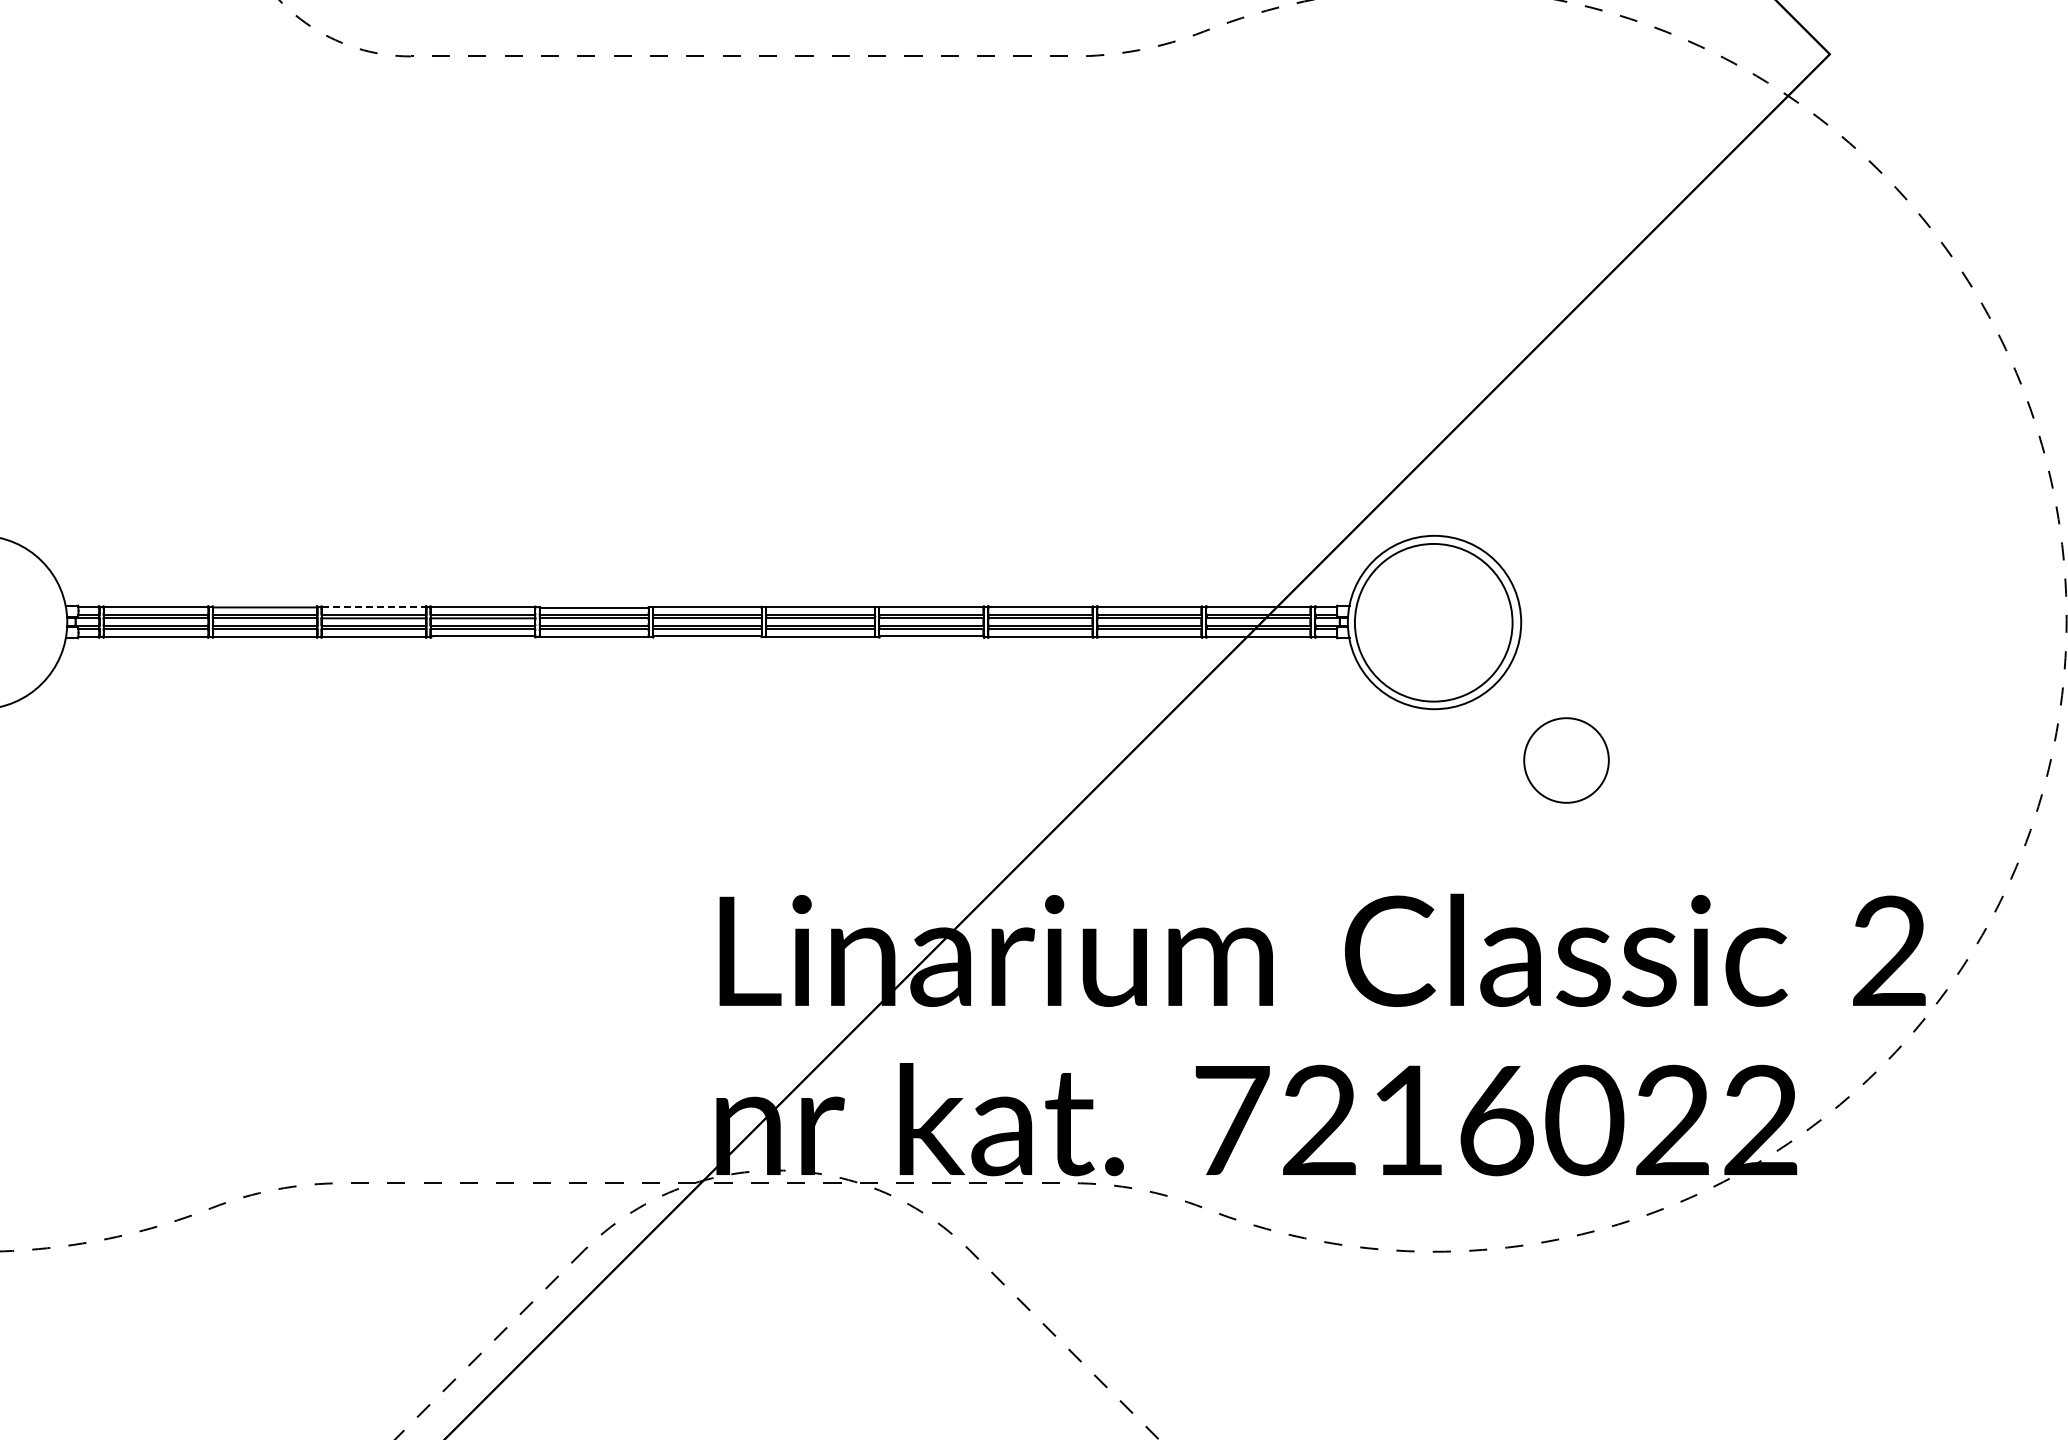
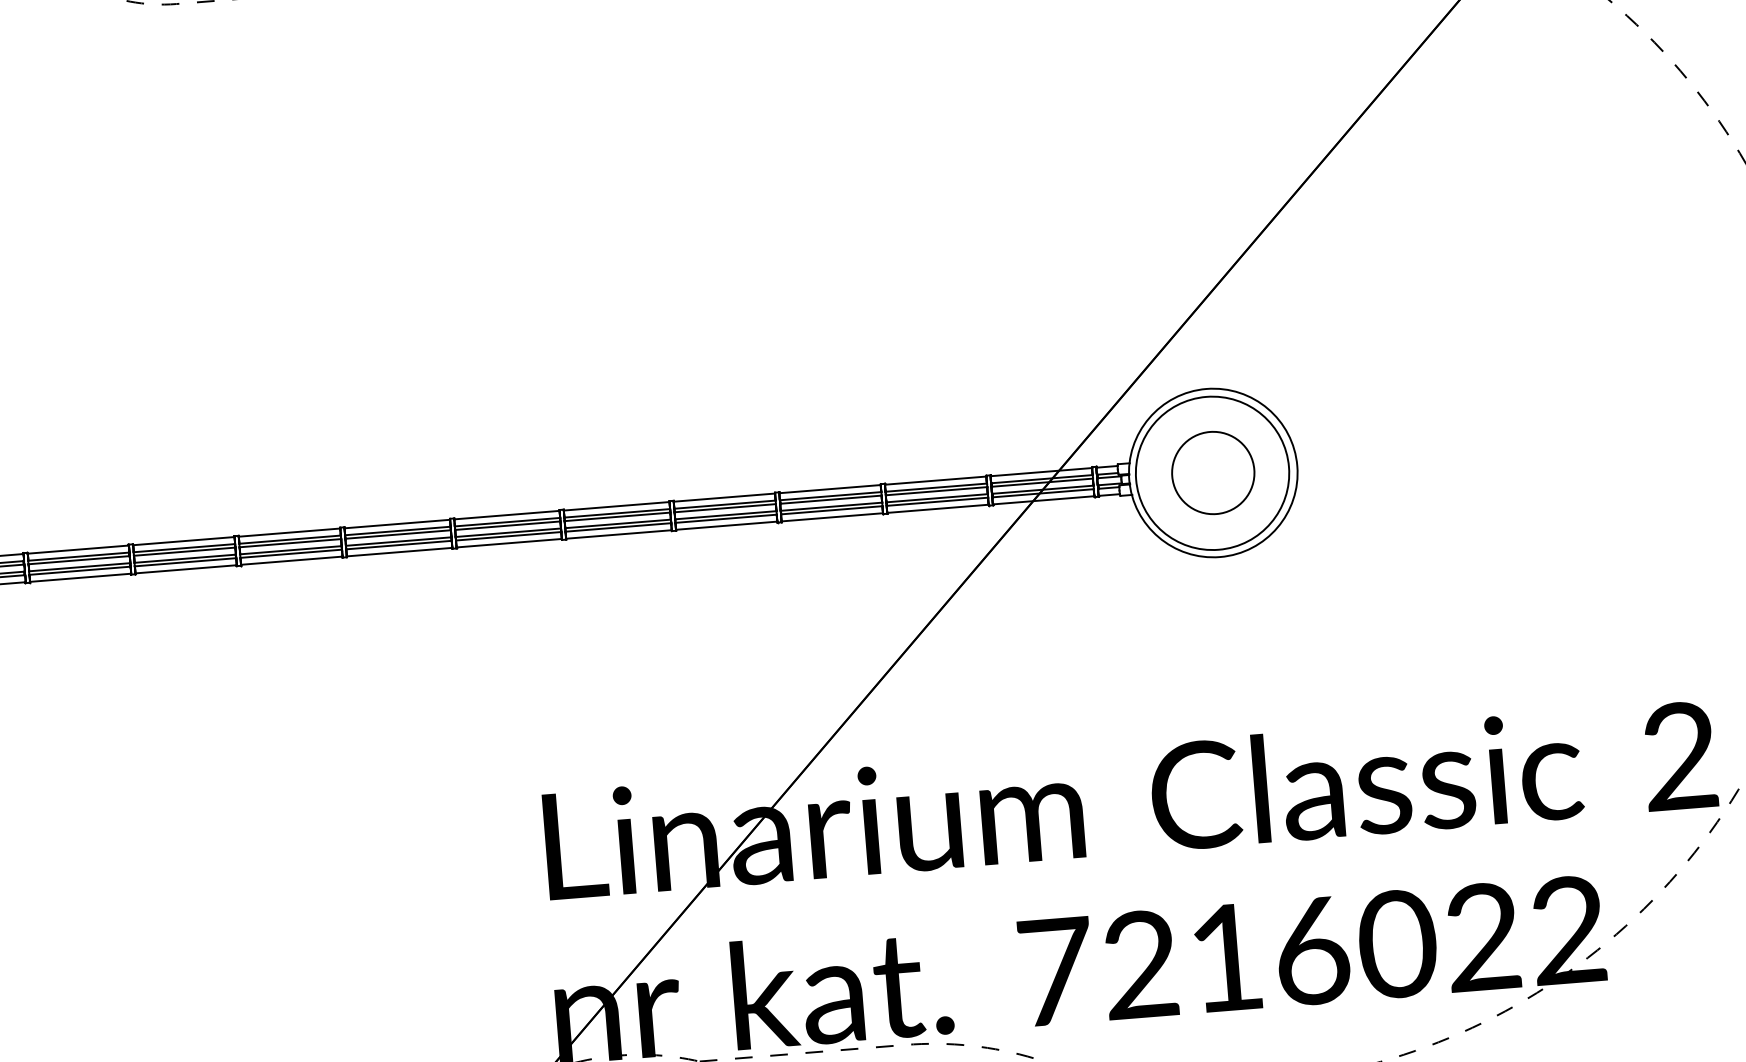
line: (374, 607) -> (184, 541), dashed -> solid
circle: (1566, 760) -> (1213, 473), moved

